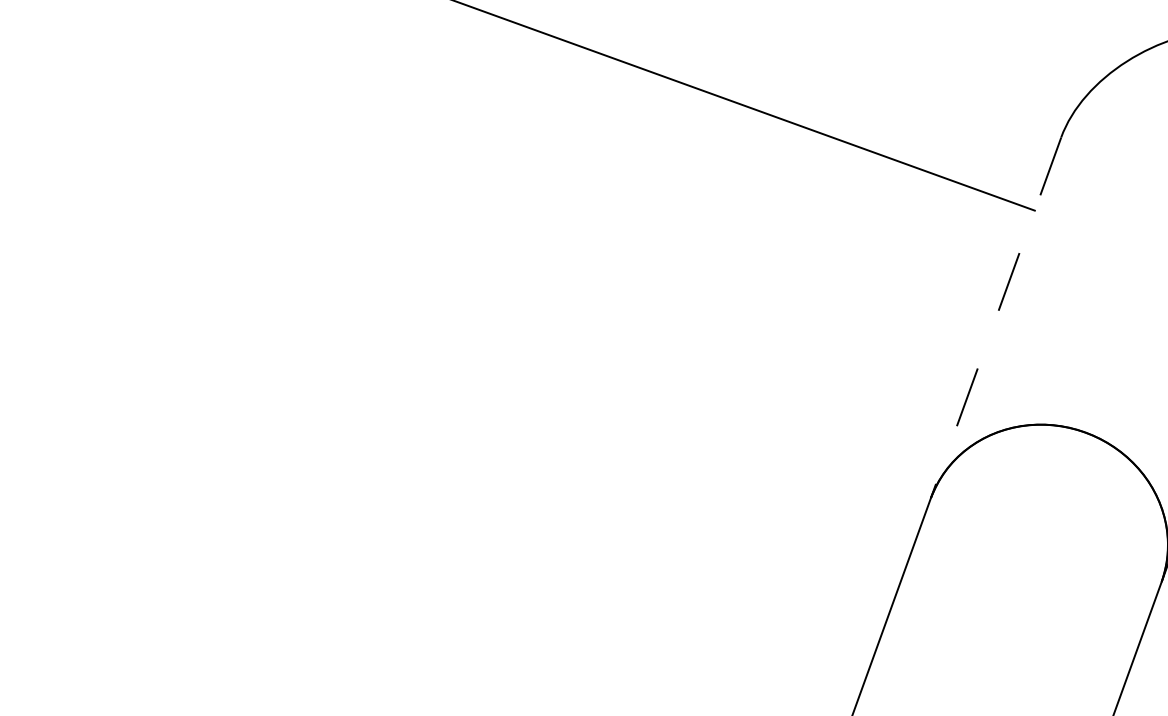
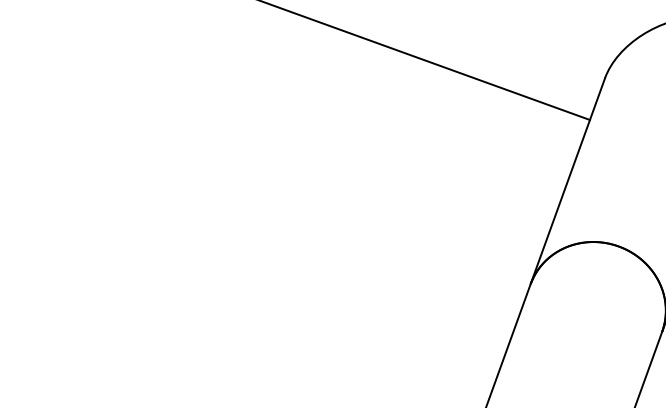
line: (995, 318) -> (567, 181), dashed -> solid

